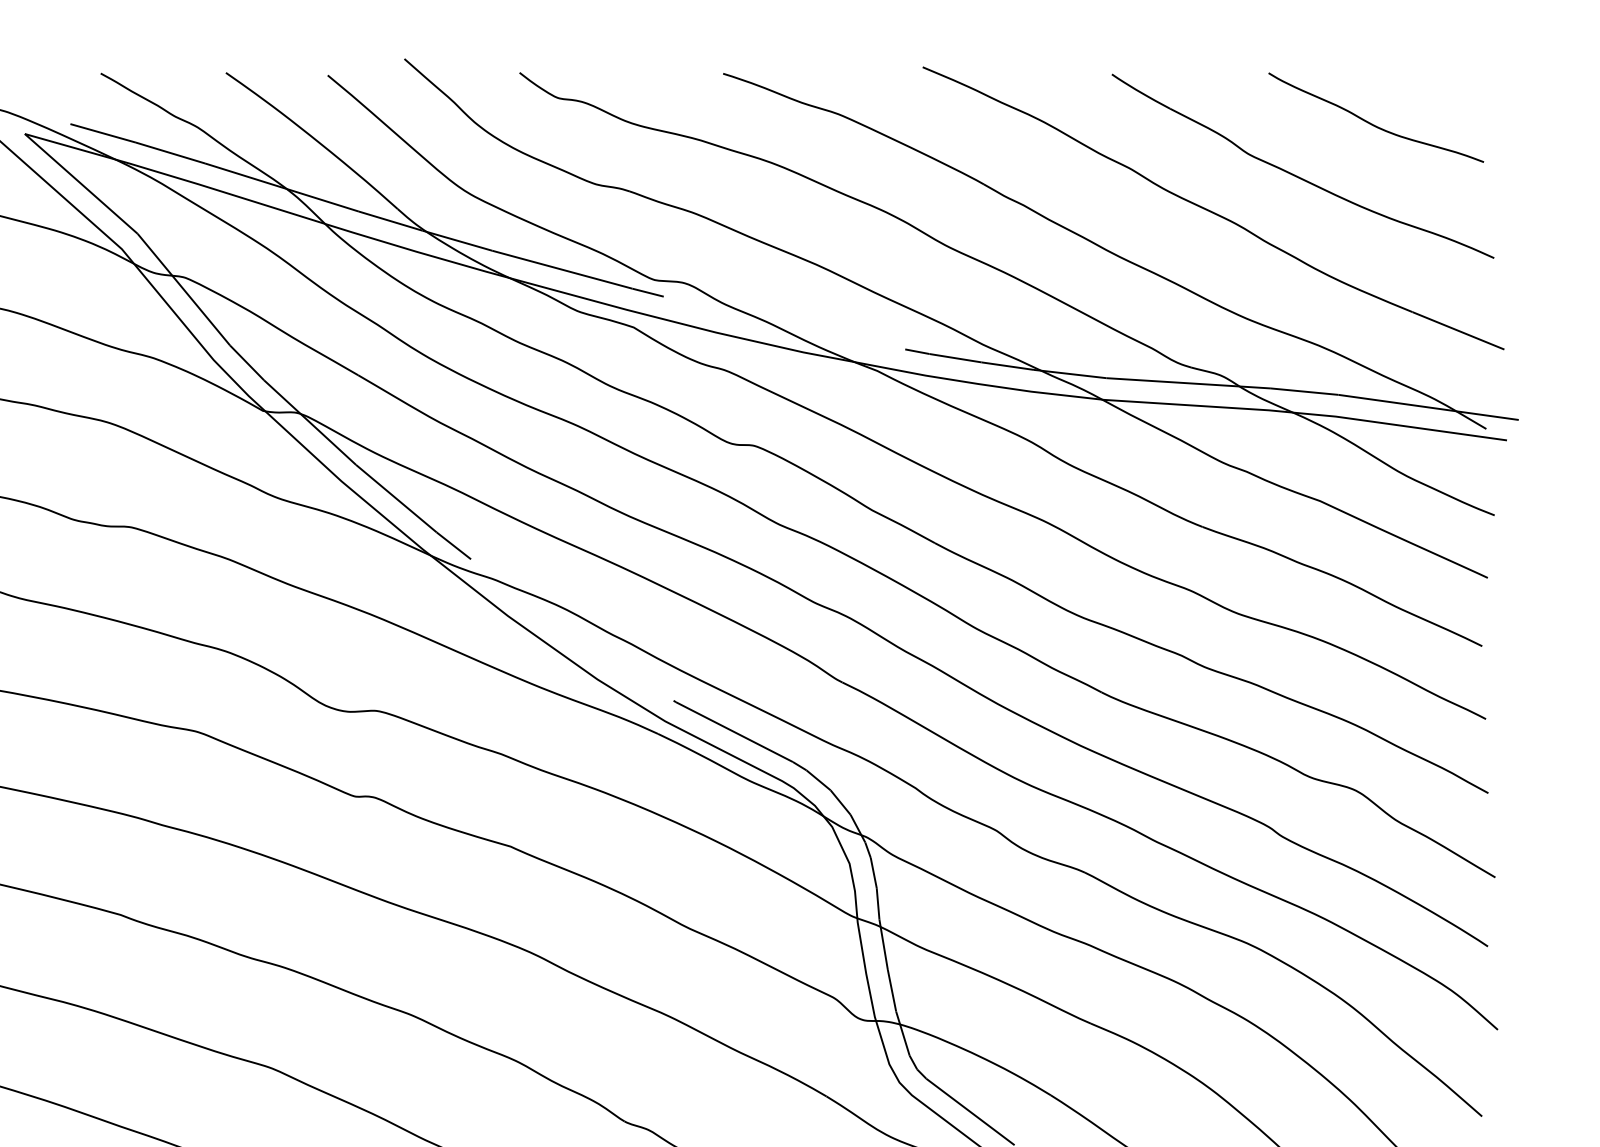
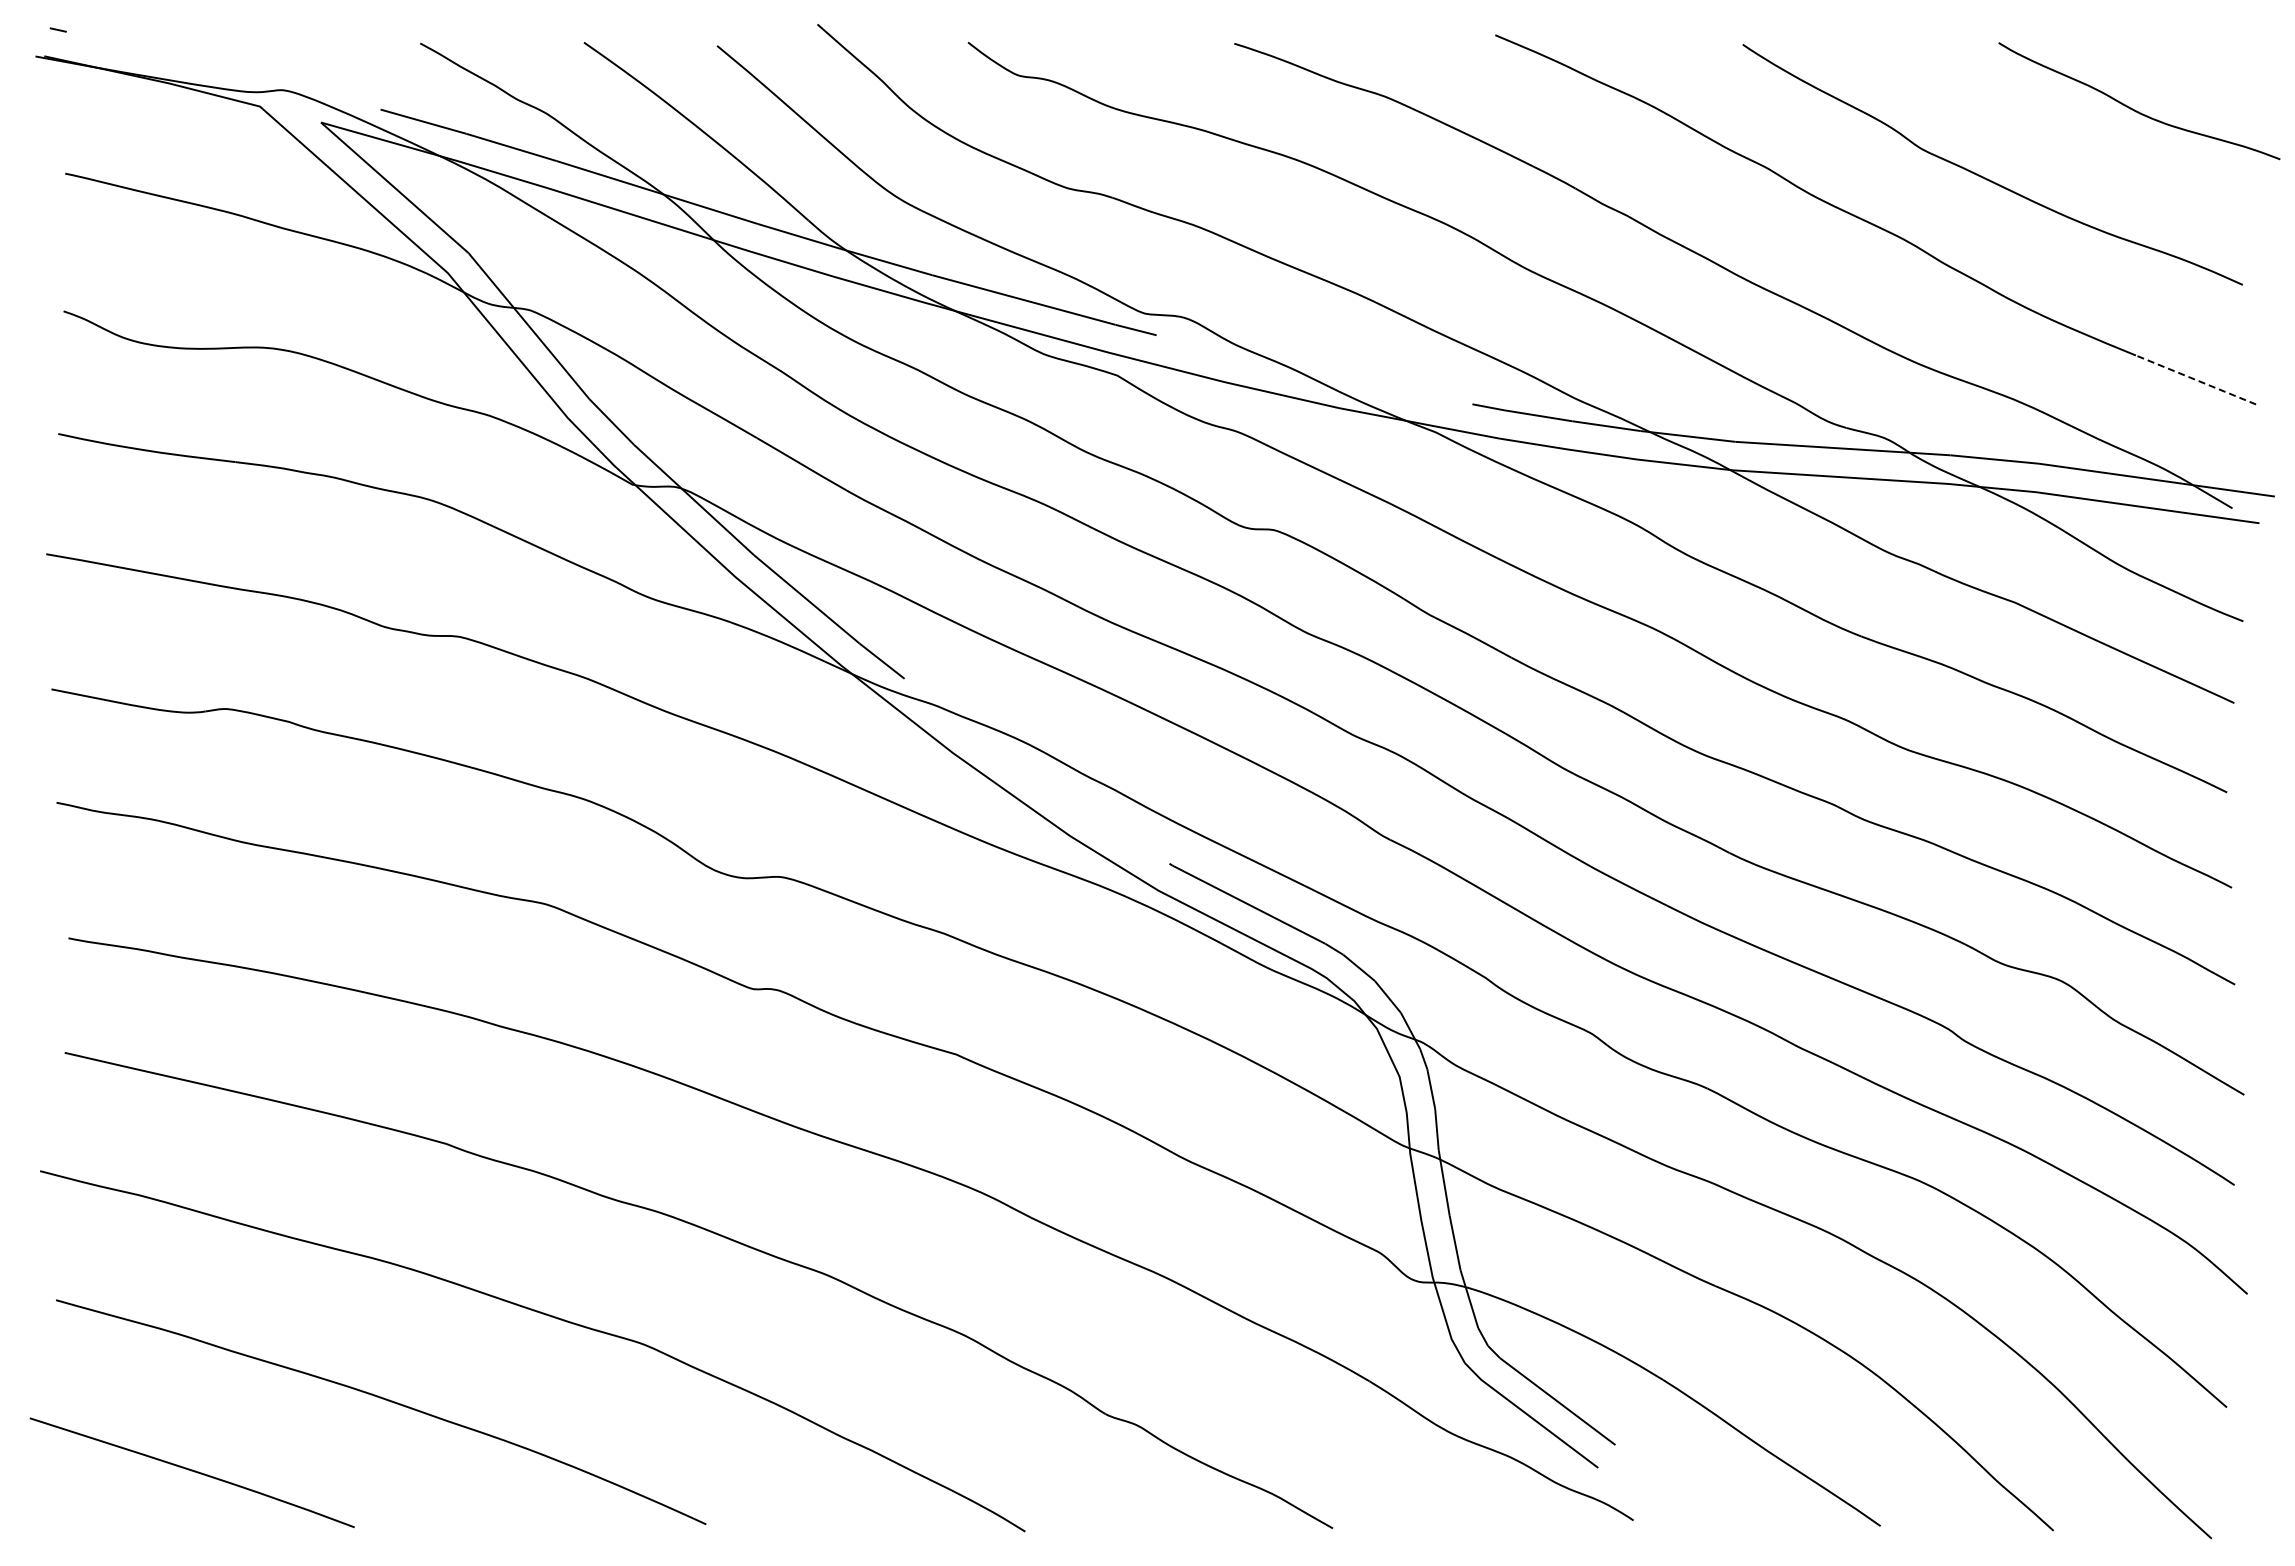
curve: (1371, 123) -> (2133, 108), moved
line: (1458, 331) -> (2196, 380), solid -> dashed

